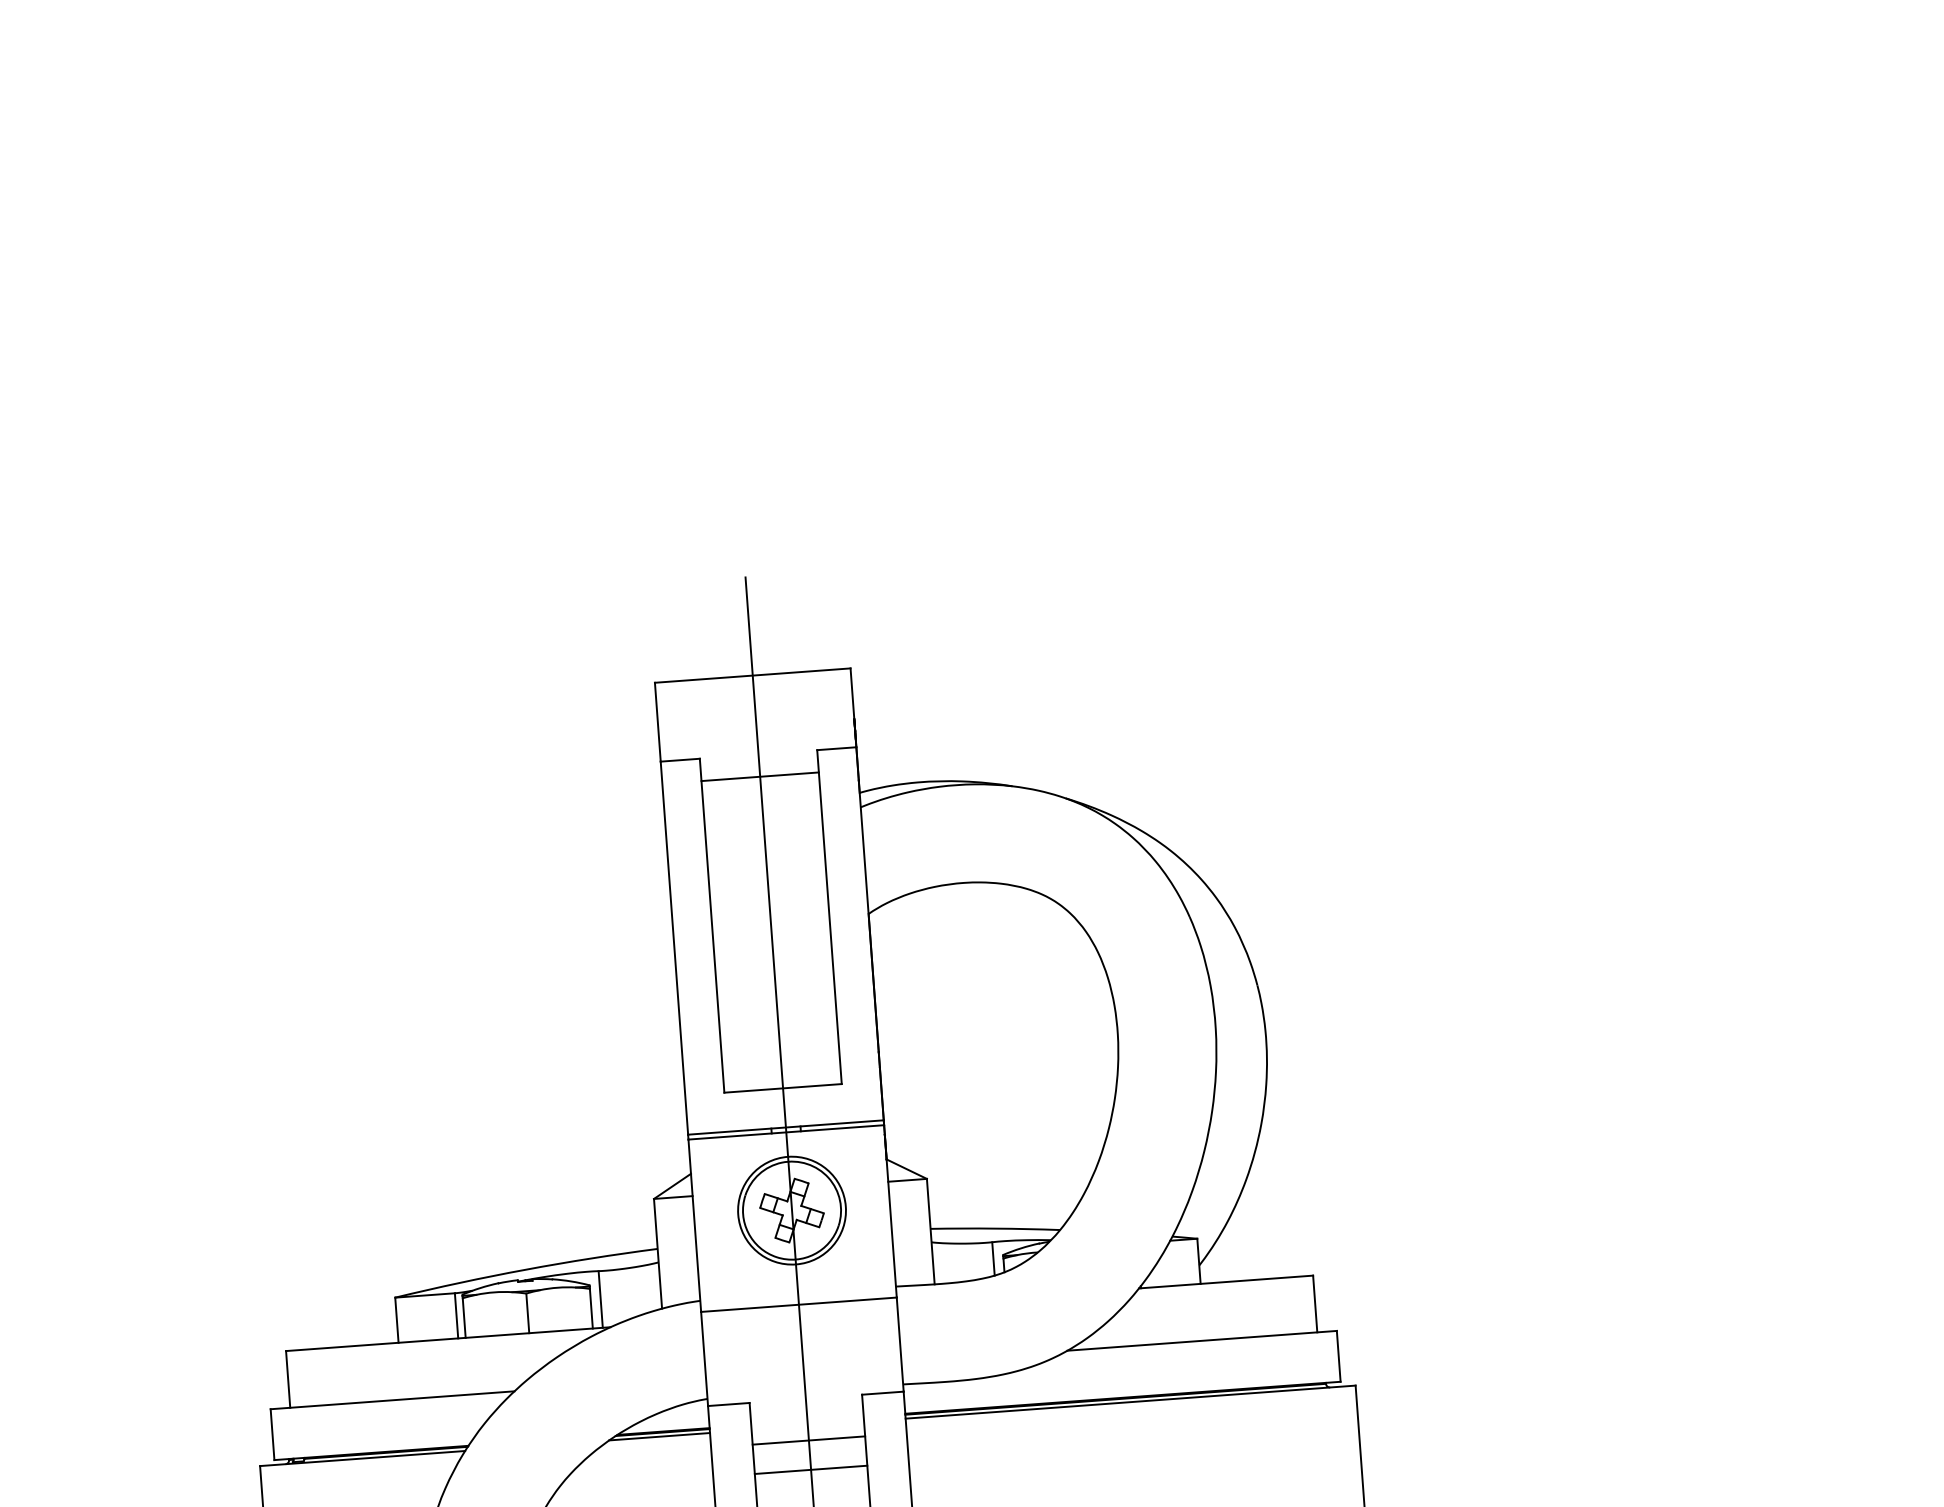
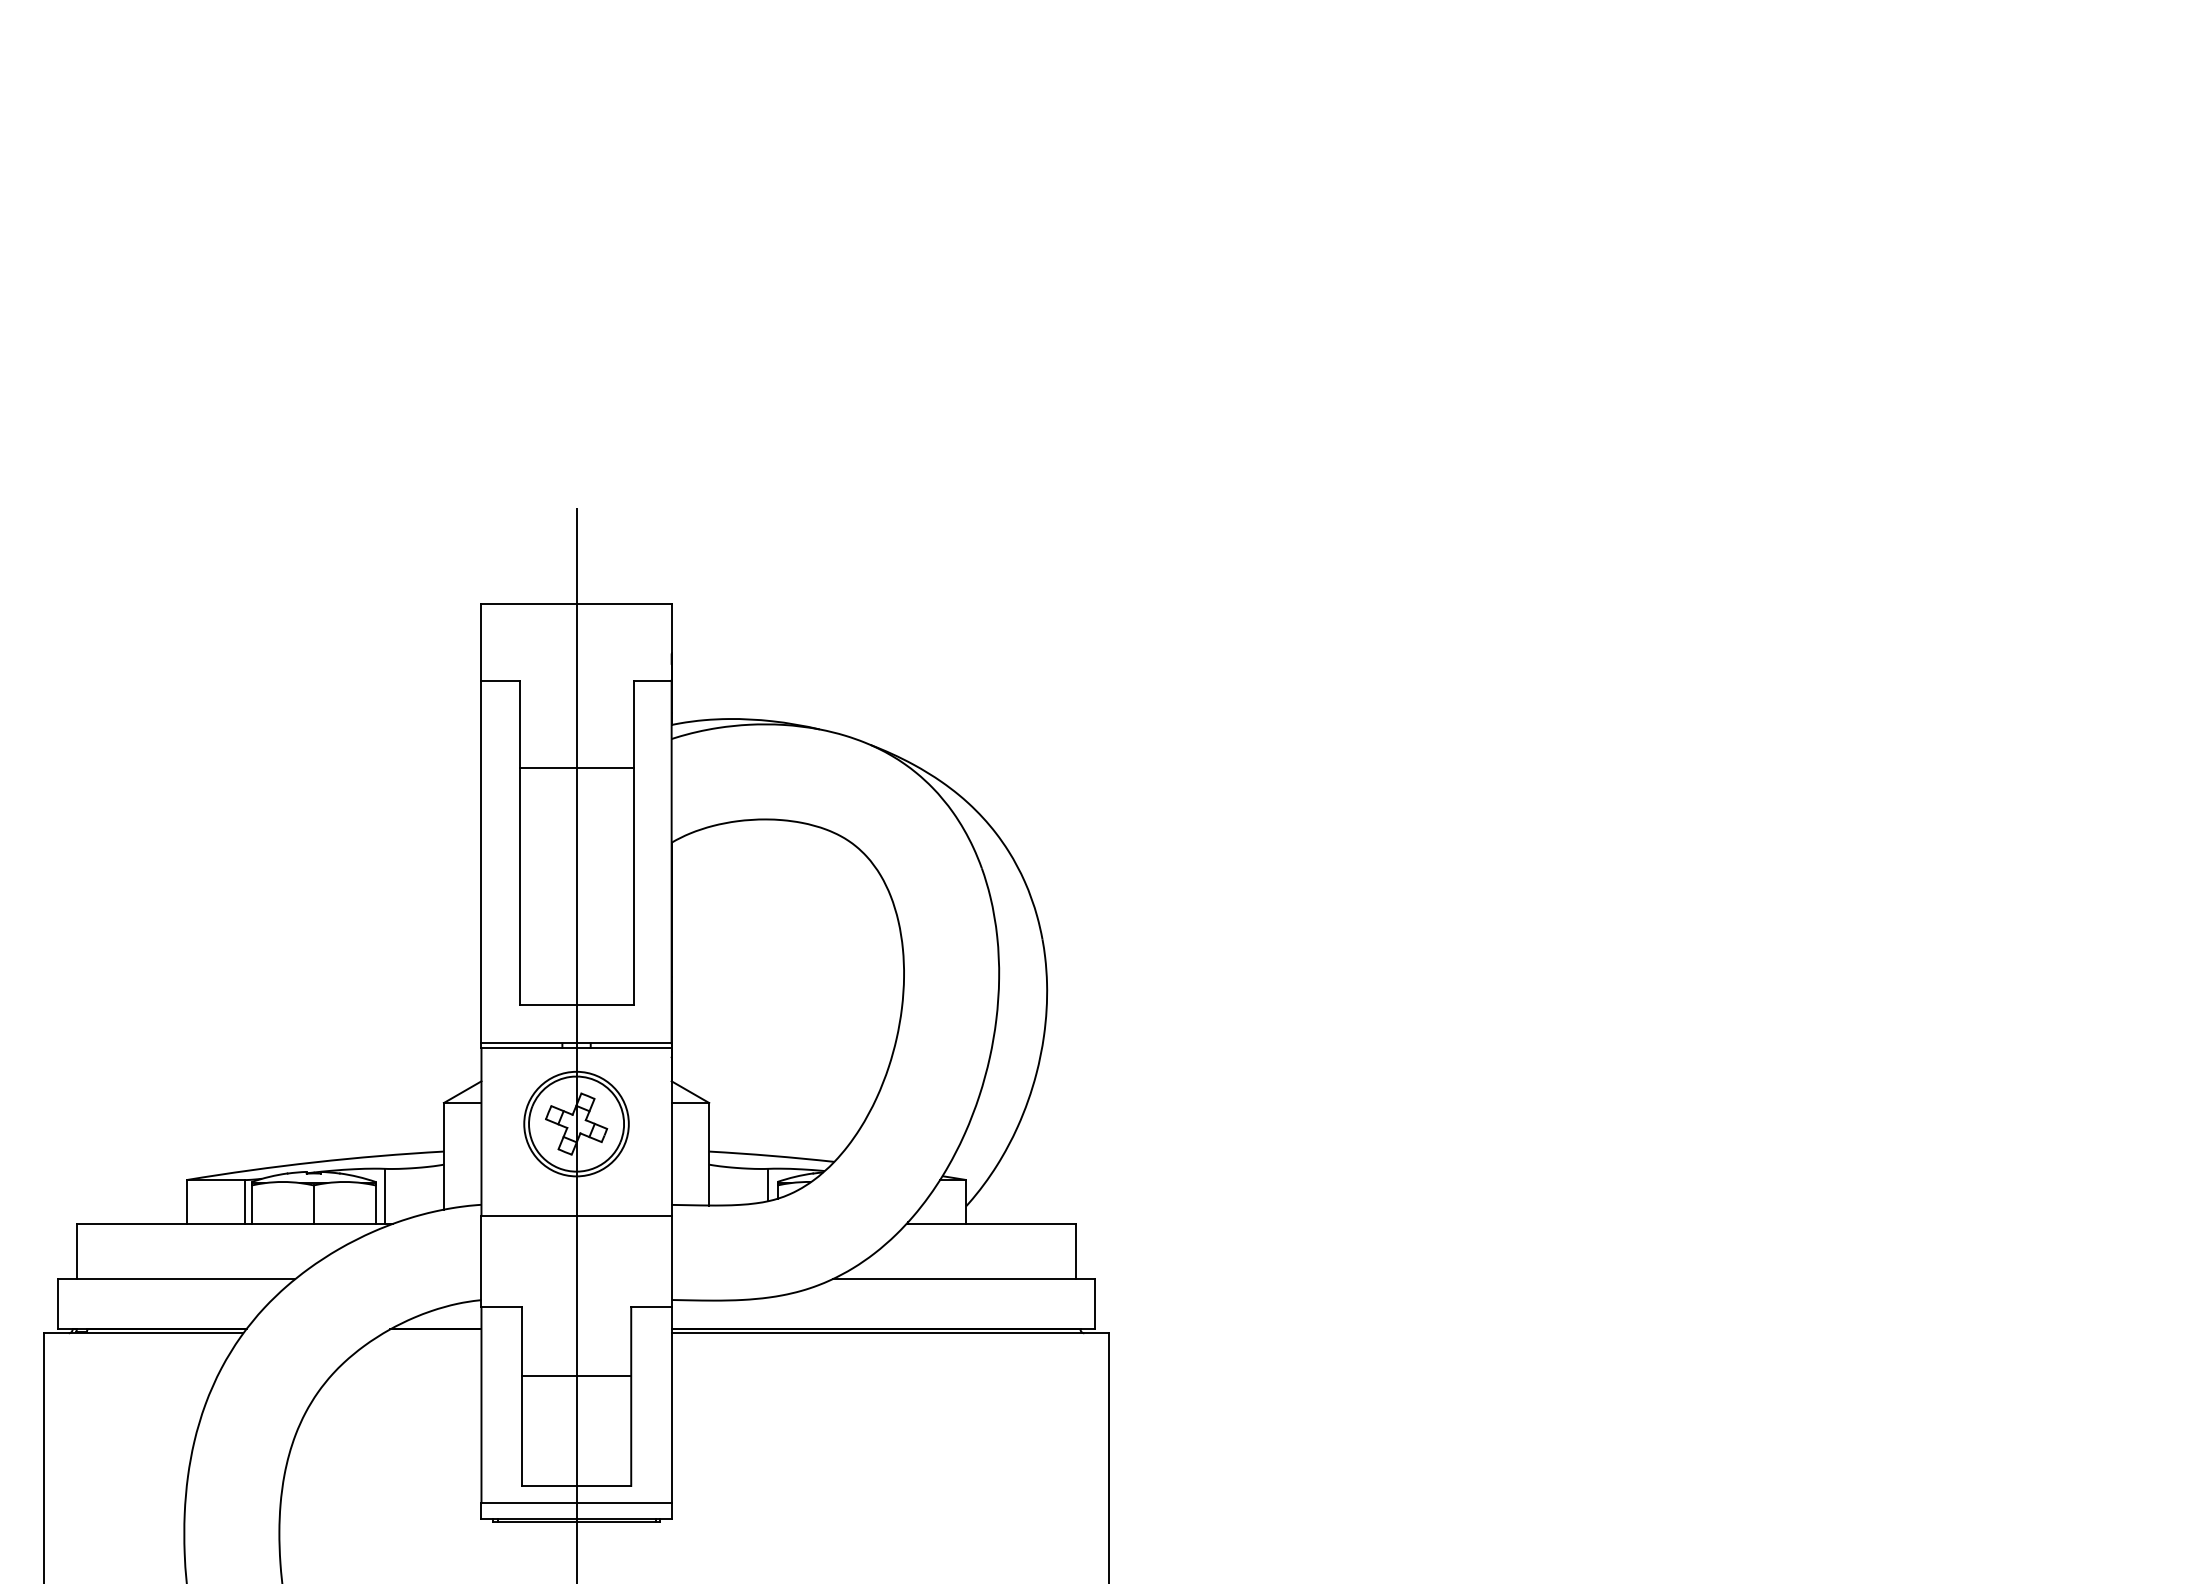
line: (760, 776) -> (576, 768), moved
line: (659, 1436) -> (432, 1333), removed
line: (808, 1440) -> (576, 1347), removed

